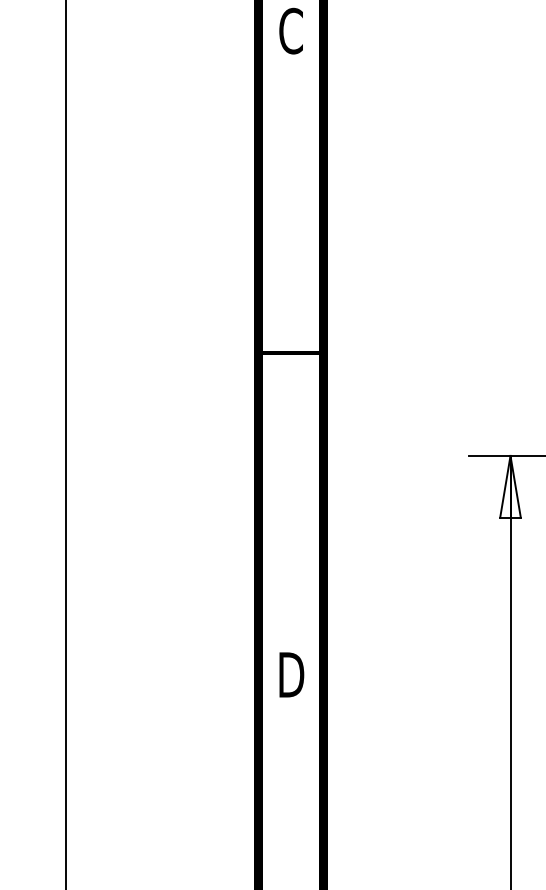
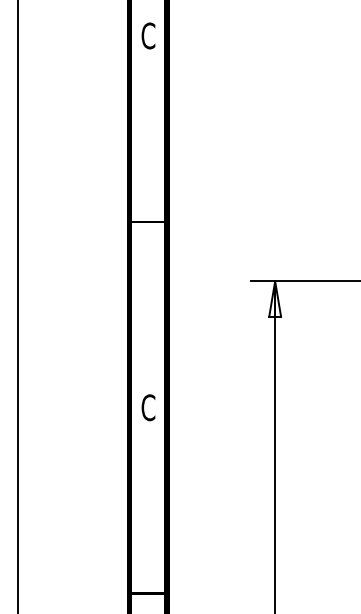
text: (291, 674) -> (148, 407), D -> C

